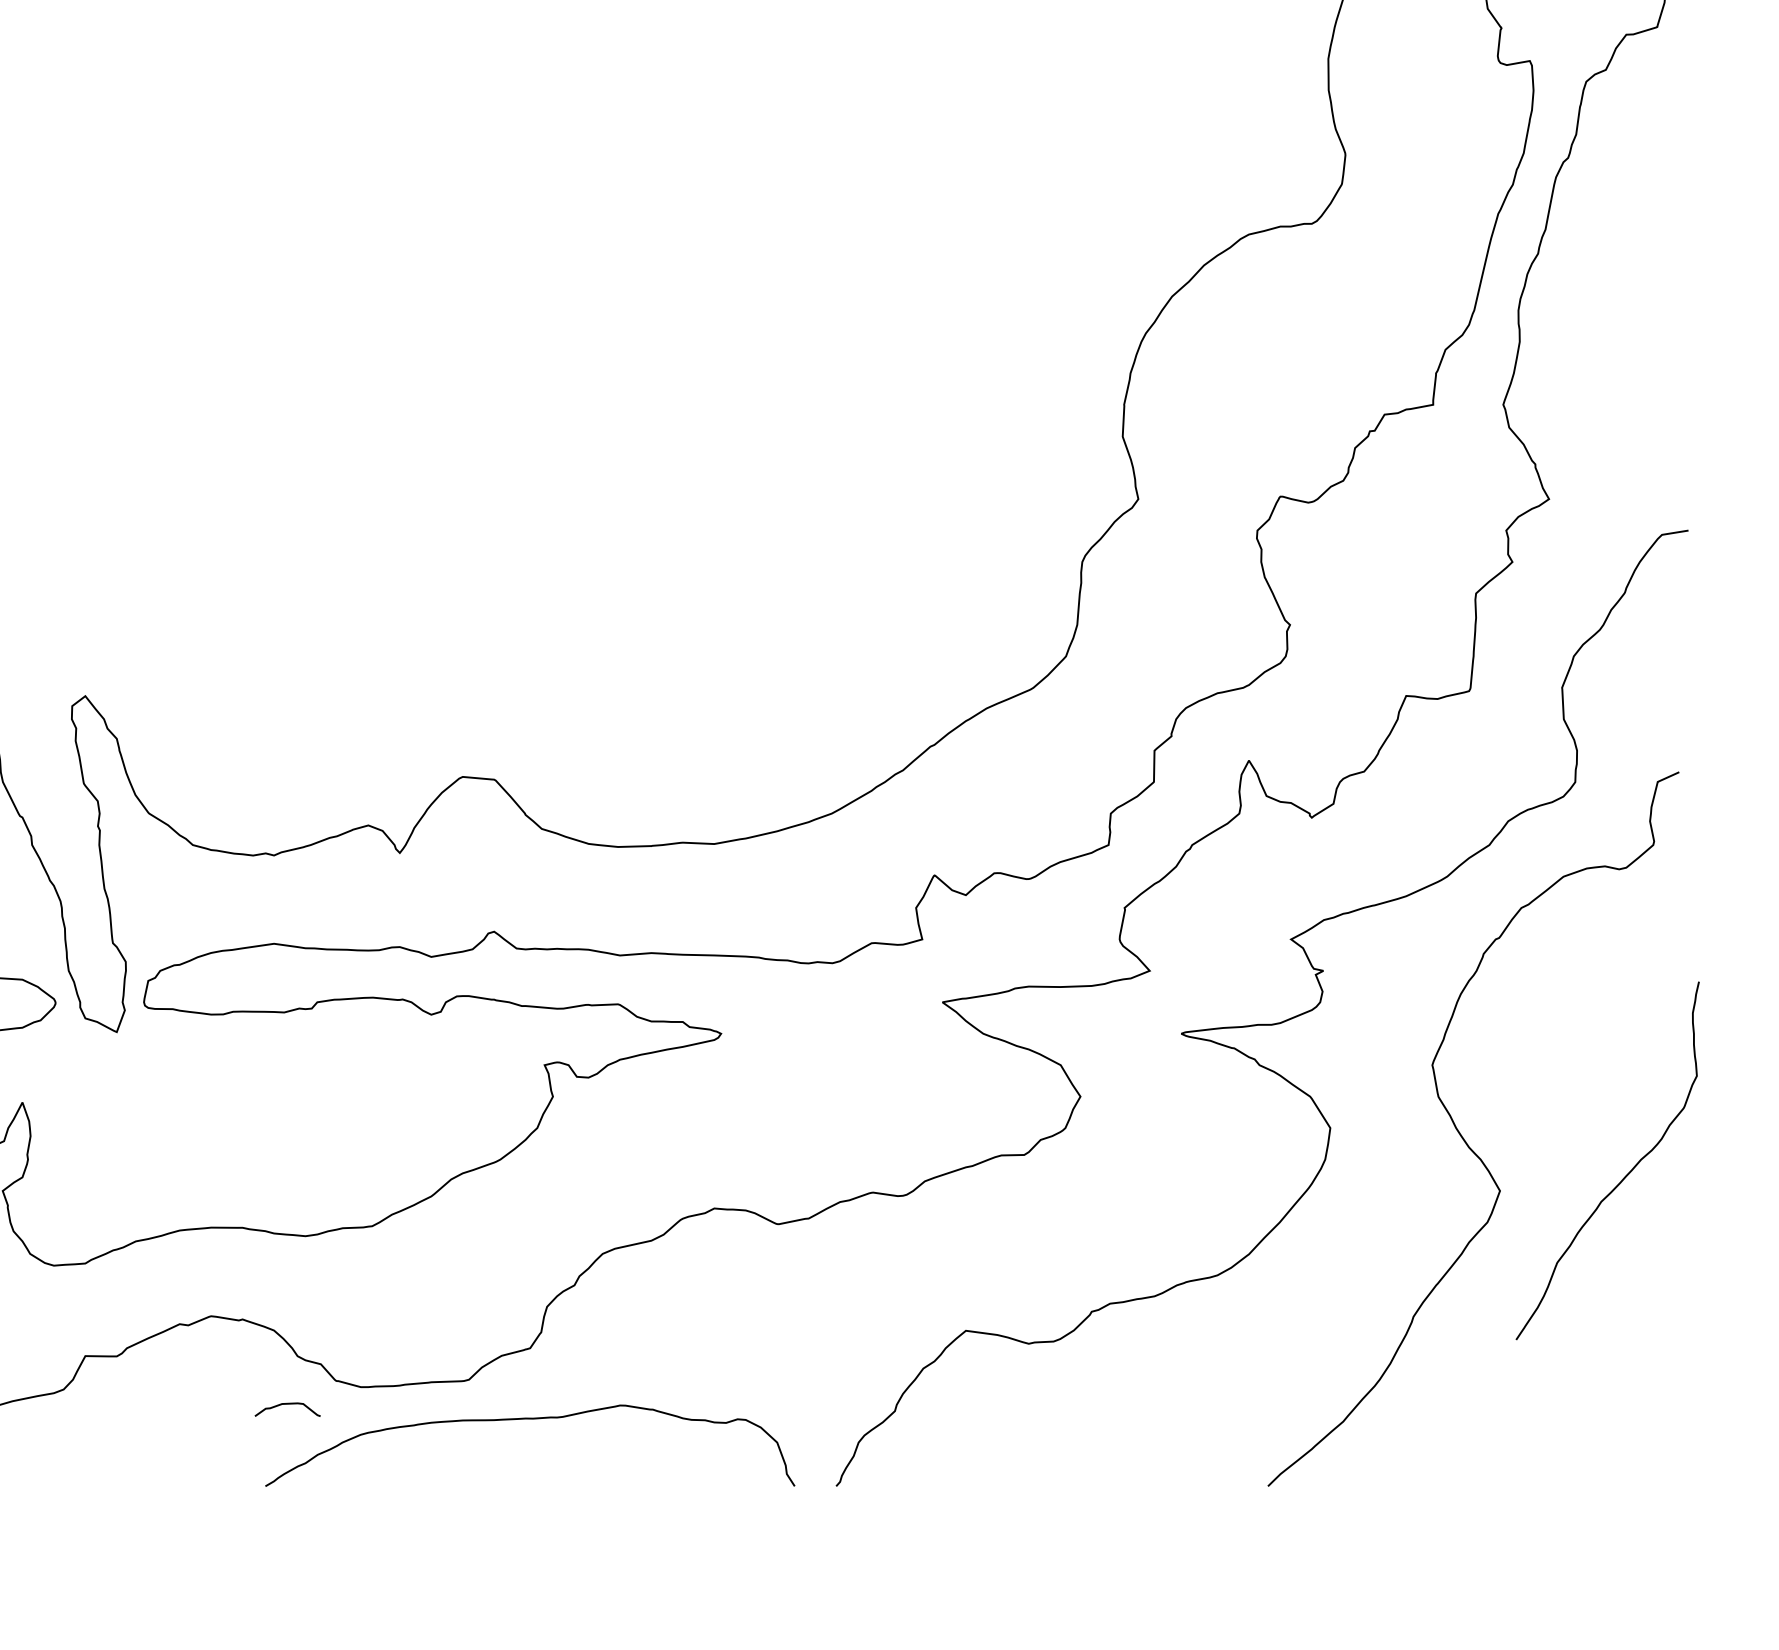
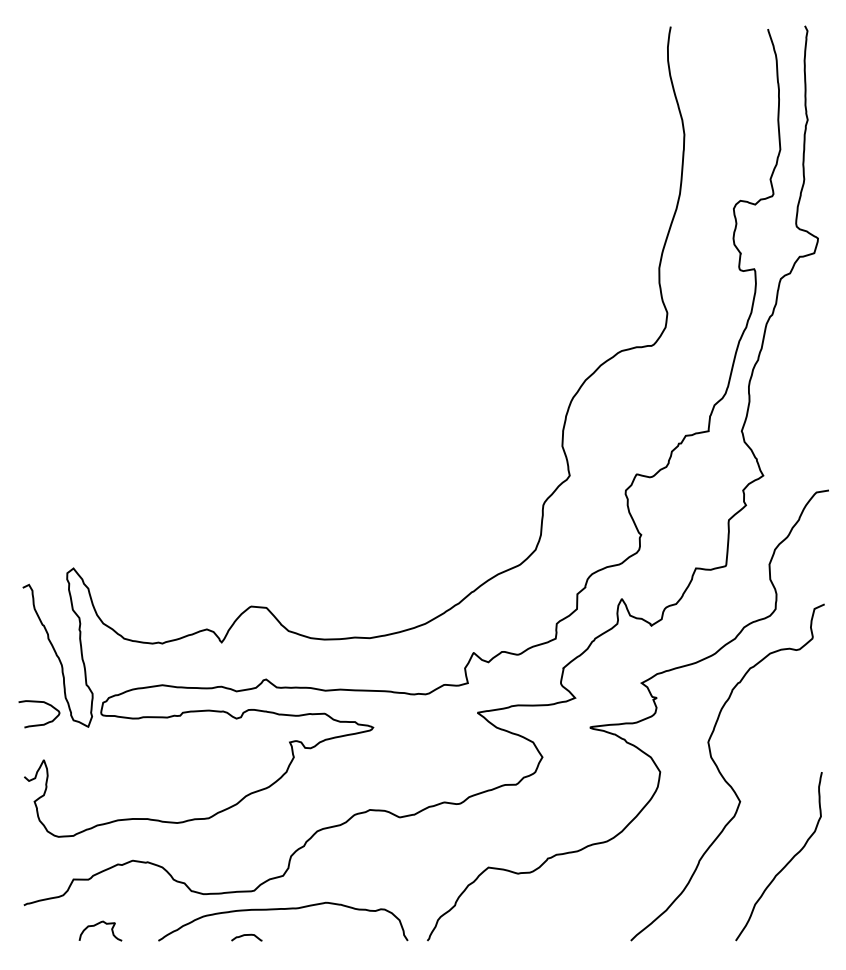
curve: (1623, 1175) -> (786, 863), moved
curve: (286, 1404) -> (246, 935), moved
curve: (138, 1451) -> (98, 924), added

